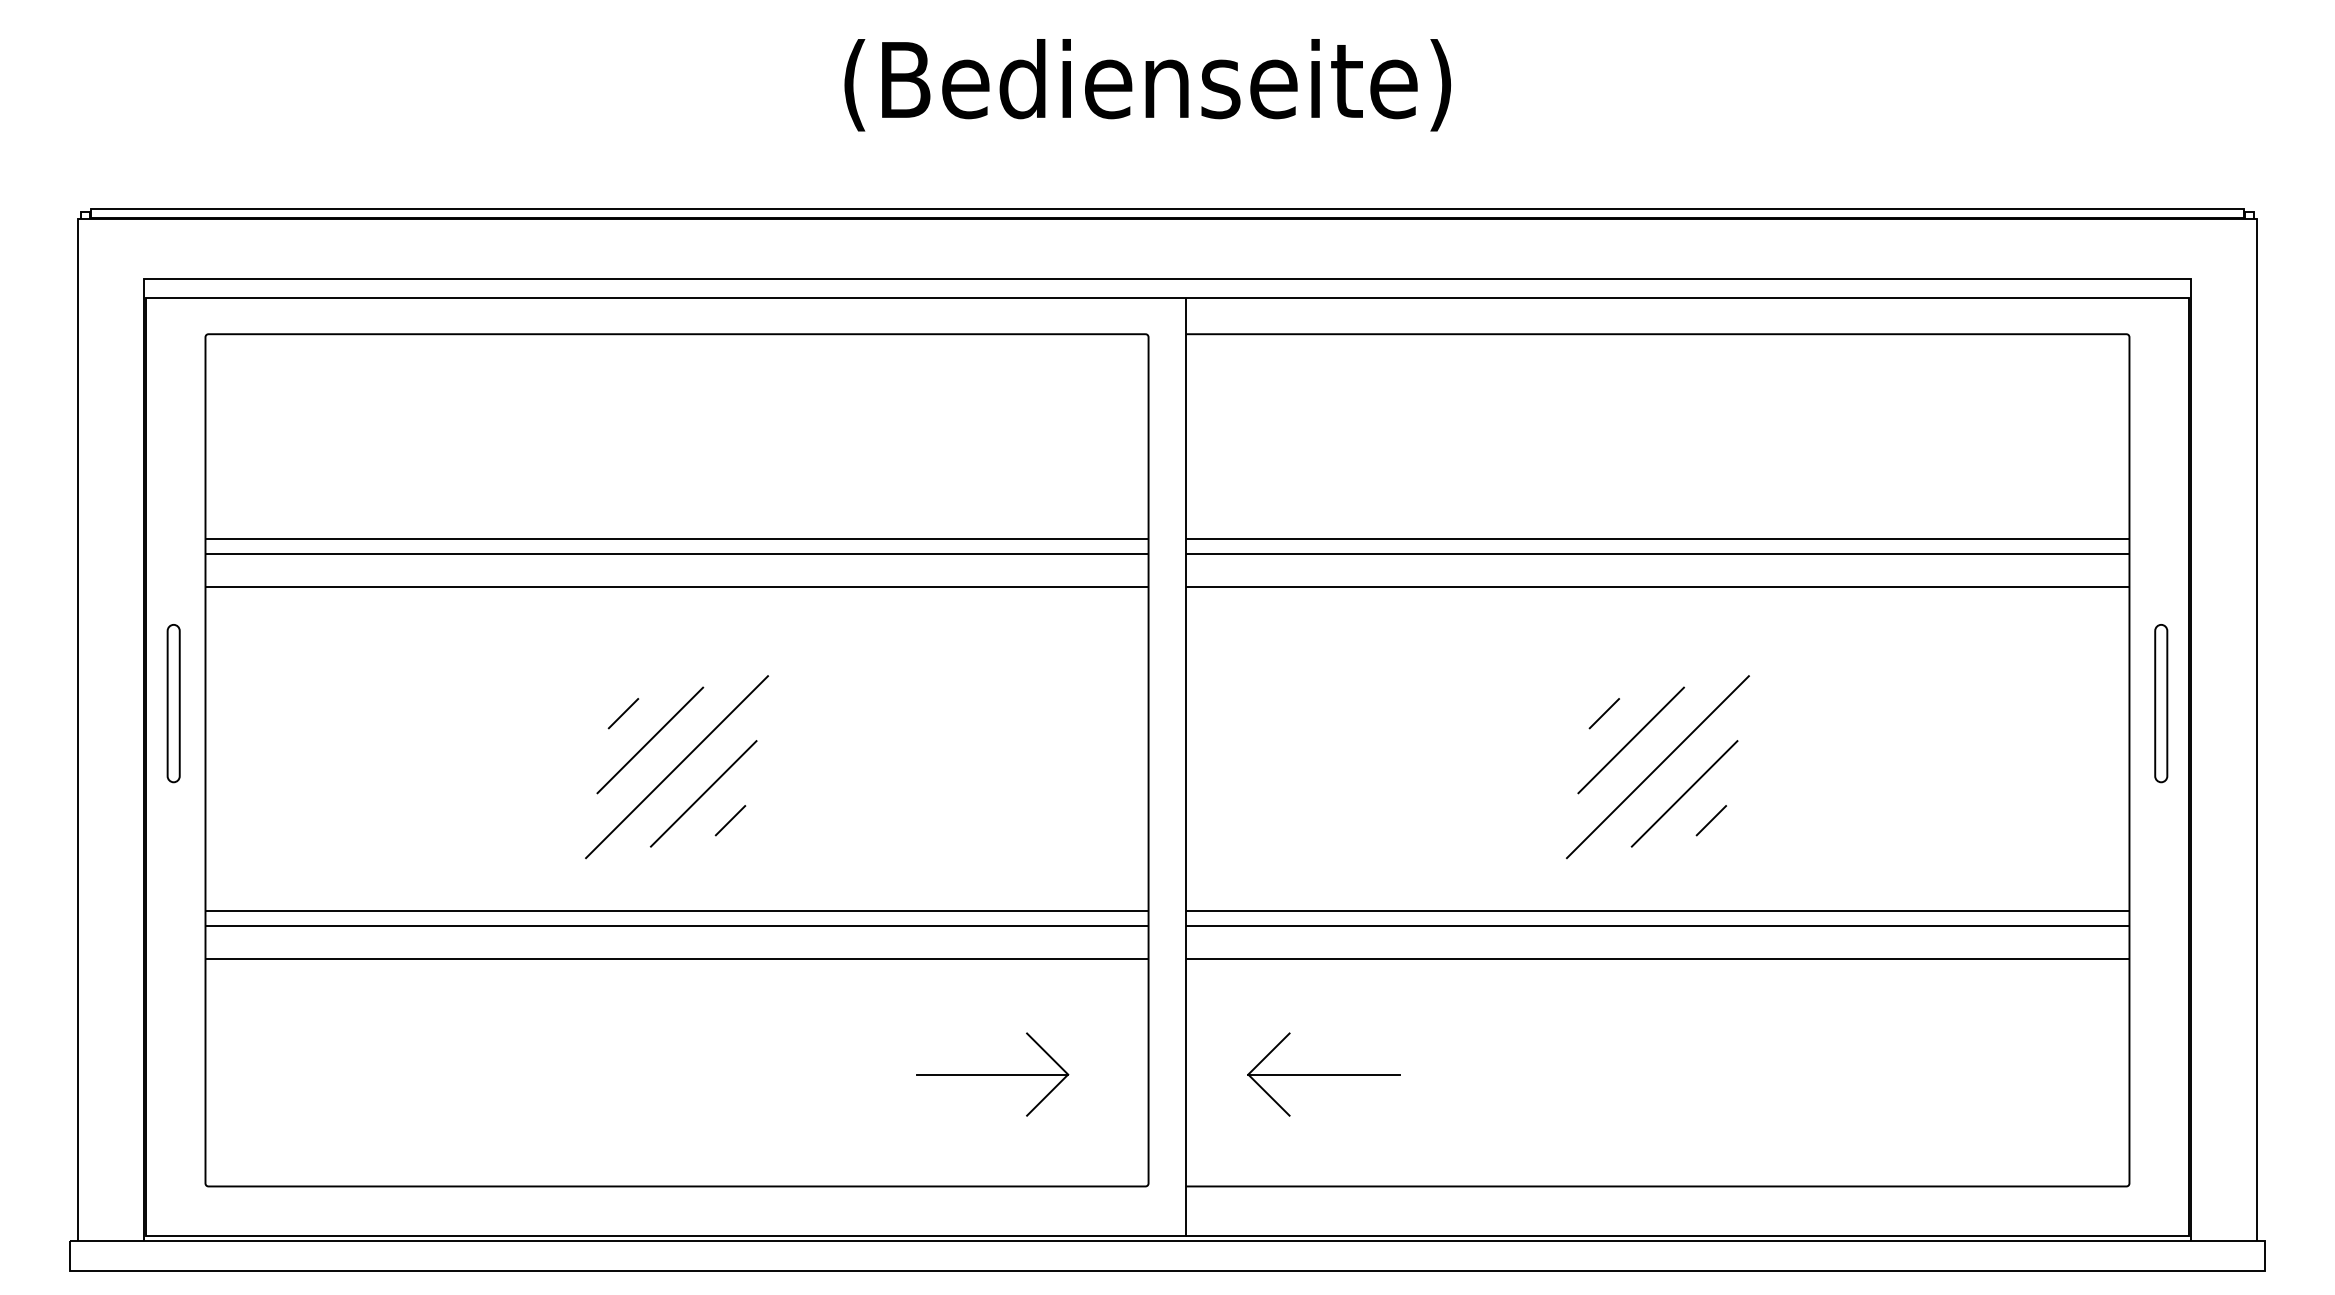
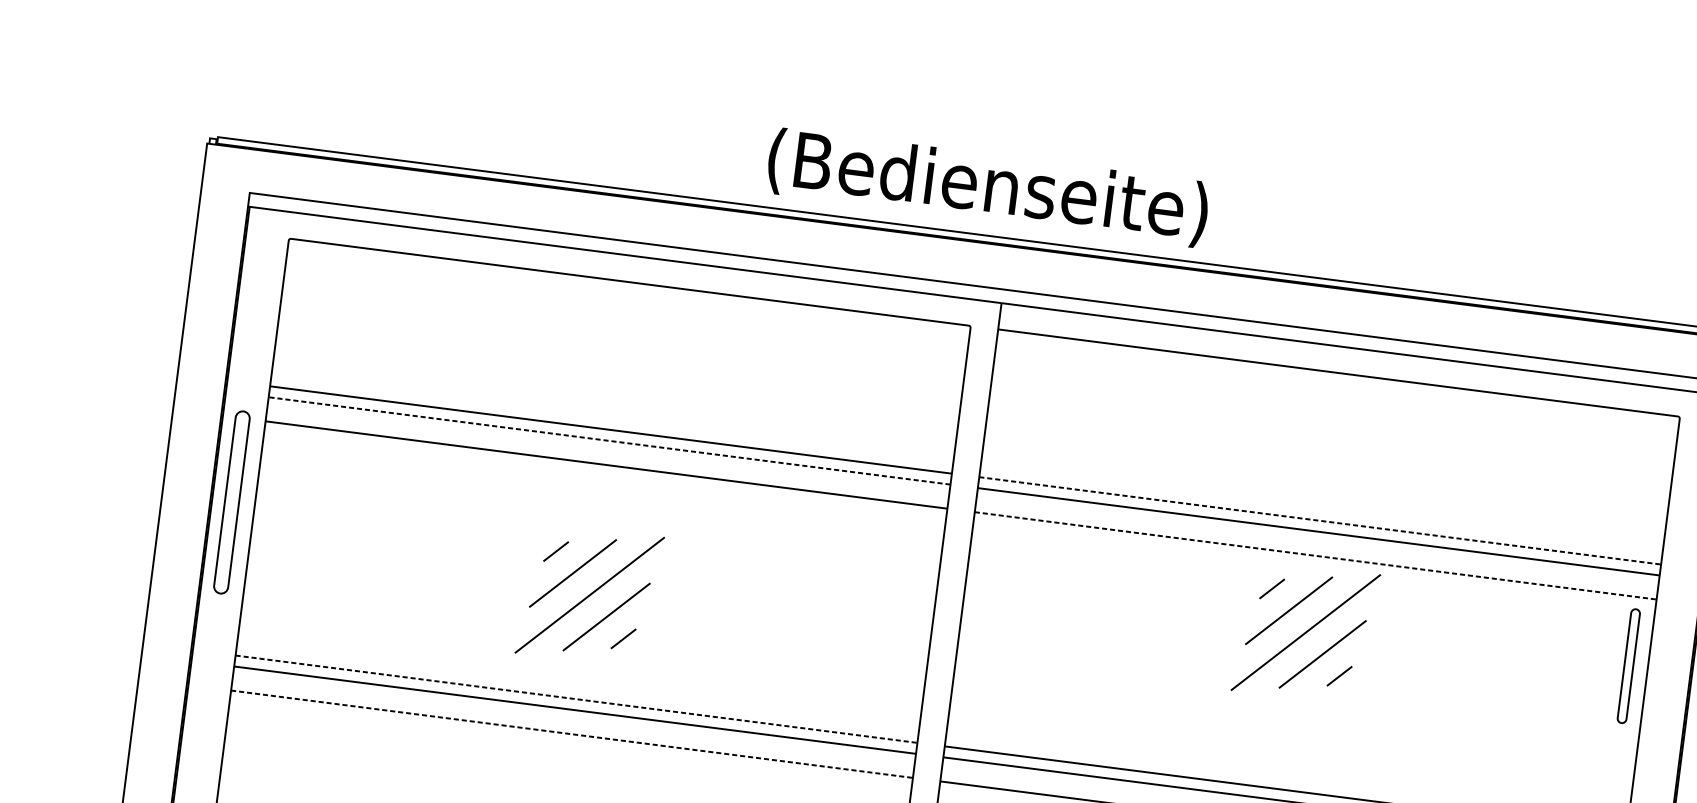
text: (1147, 85) -> (987, 187), moved
line: (1657, 538) -> (1319, 520), solid -> dashed
line: (677, 553) -> (609, 440), solid -> dashed
line: (1657, 587) -> (1315, 556), solid -> dashed
part: (173, 703) -> (231, 502), size x1.6
part: (2161, 703) -> (1629, 666), moved
part: (1657, 767) -> (1305, 632), moved
line: (677, 910) -> (576, 698), solid -> dashed
line: (677, 959) -> (572, 734), solid -> dashed

